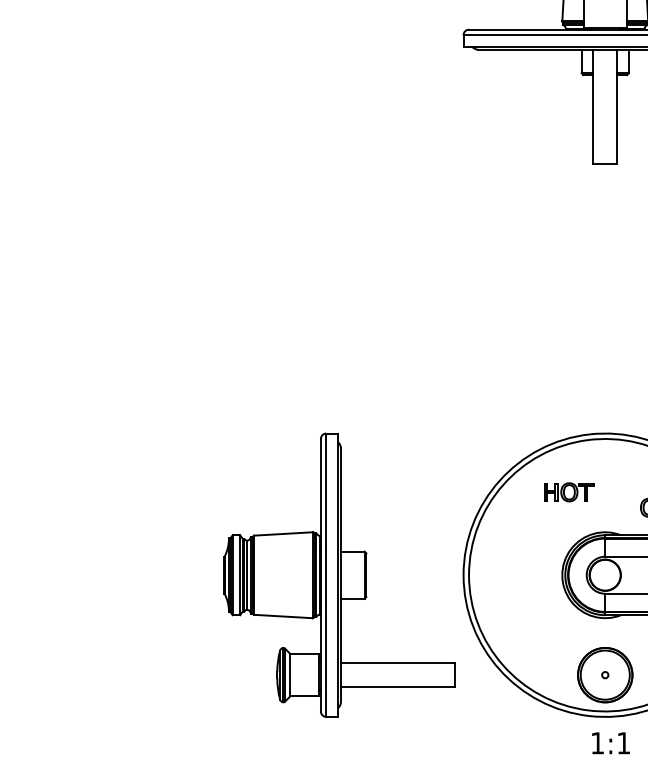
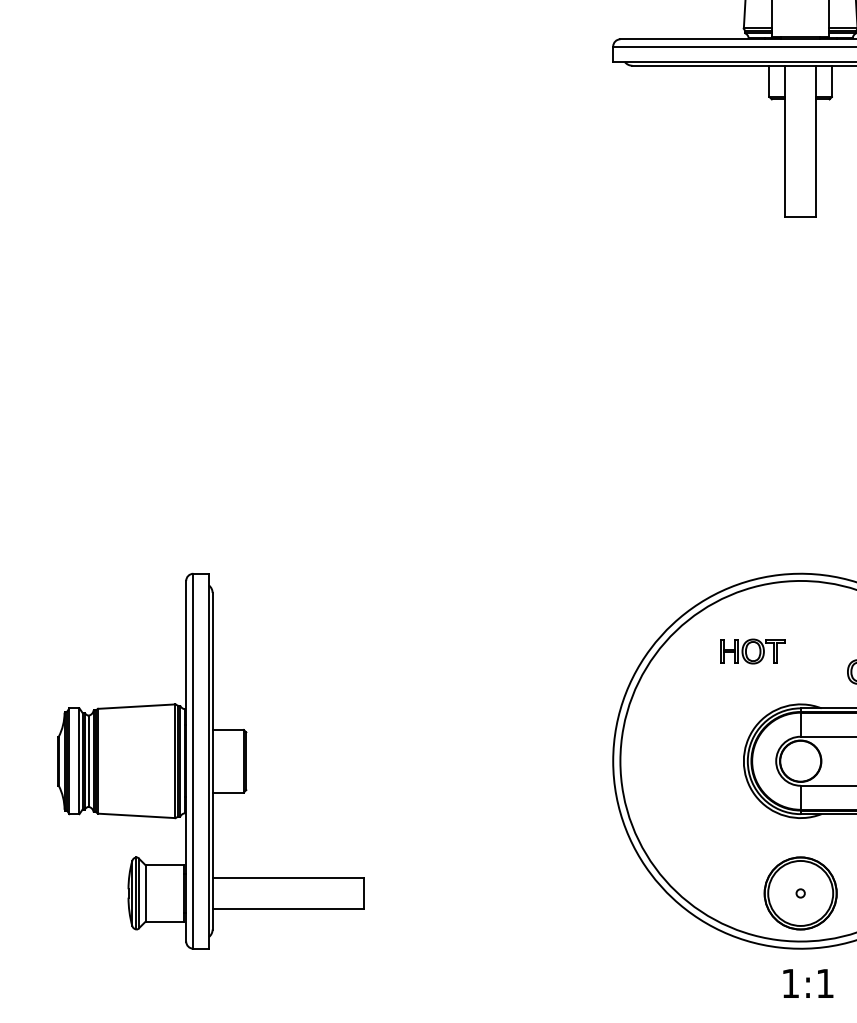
part: (339, 574) -> (210, 760), moved

